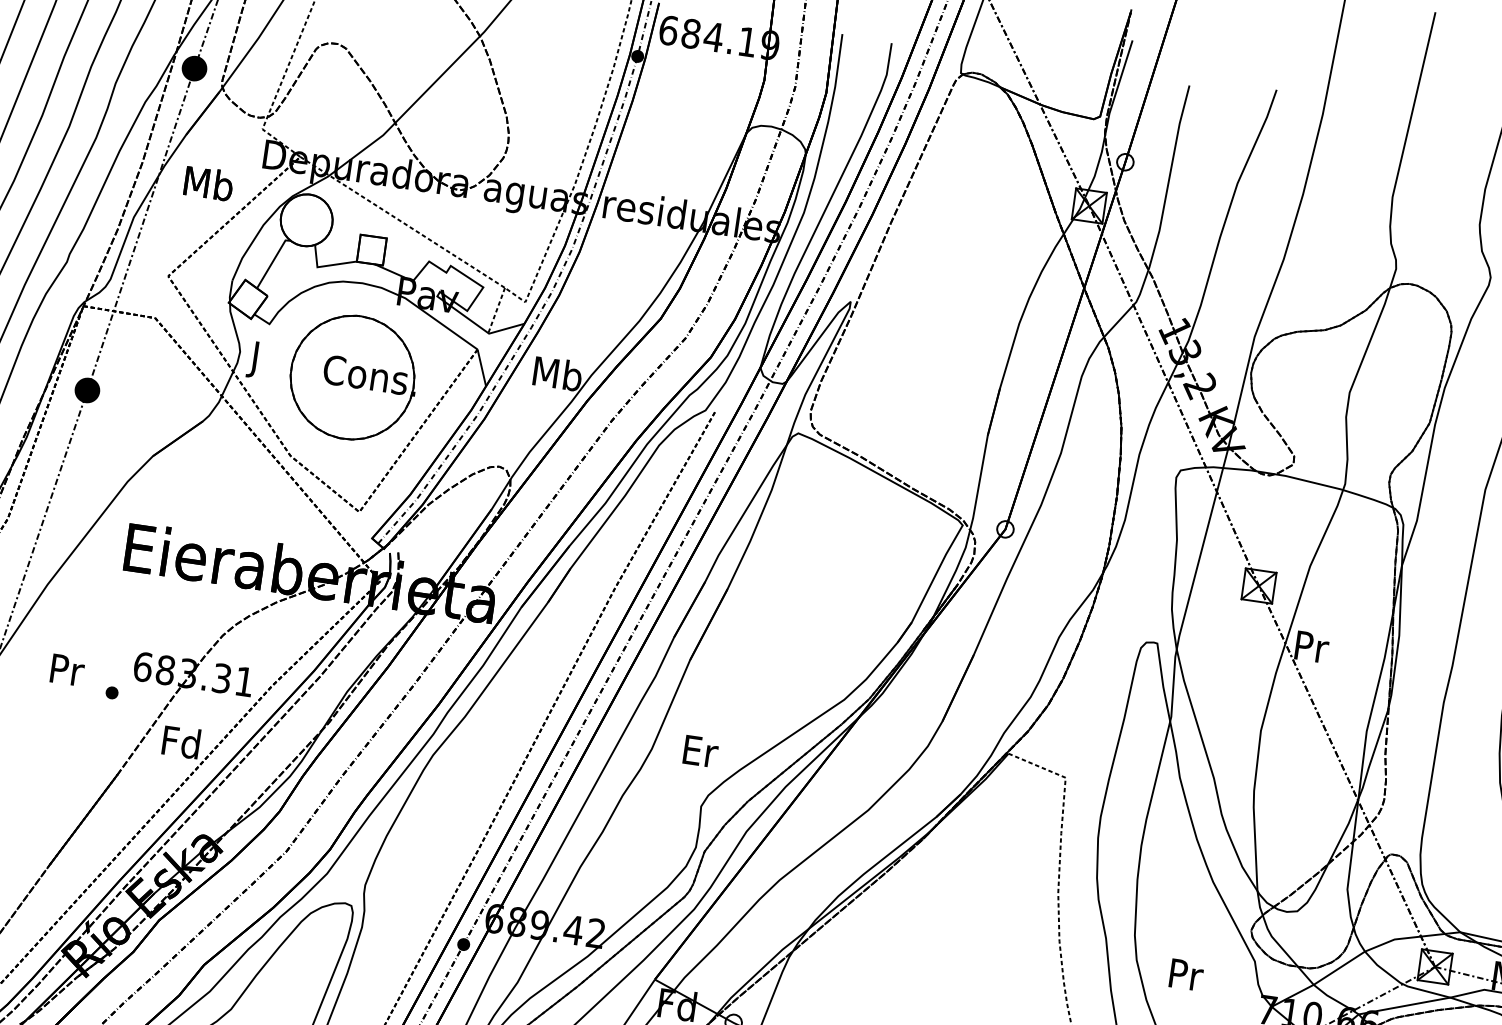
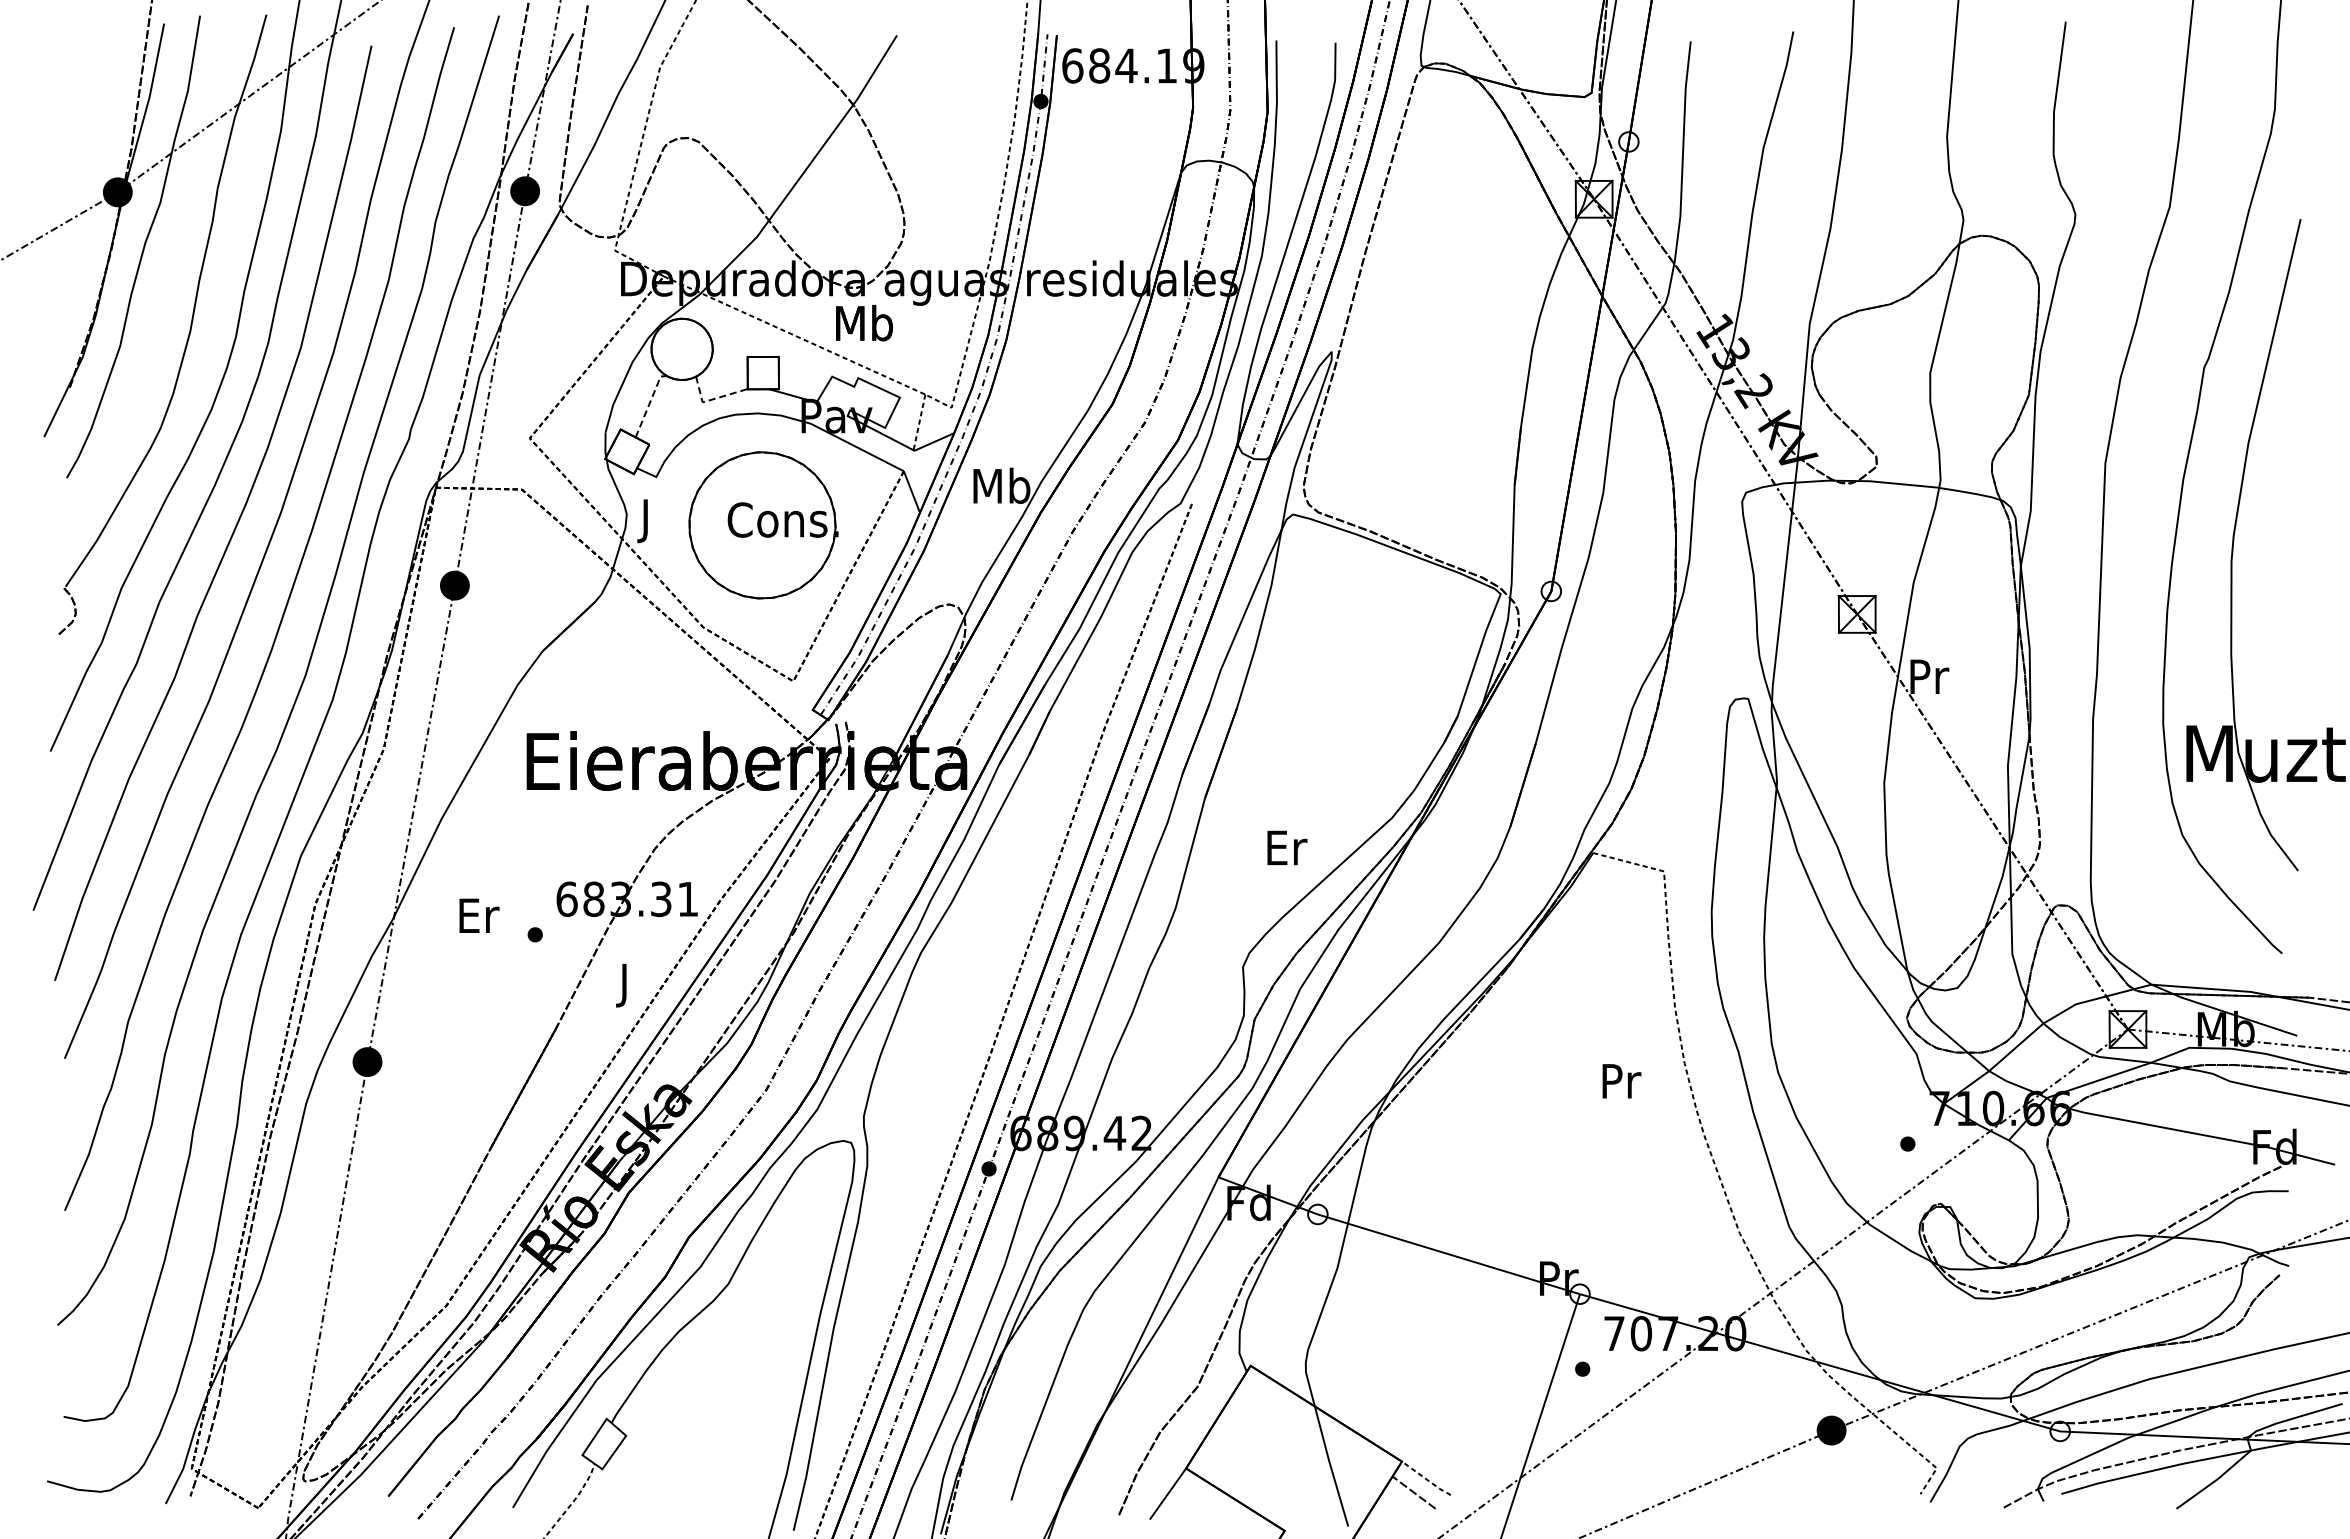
text: (208, 183) -> (864, 323), moved
line: (272, 261) -> (649, 403), solid -> dashed
line: (326, 266) -> (712, 399), solid -> dashed
text: (67, 669) -> (479, 915), Pr -> Er
text: (180, 745) -> (624, 984), Fd -> J
text: (701, 751) -> (1287, 847), moved
text: (1186, 975) -> (1621, 1081), moved

